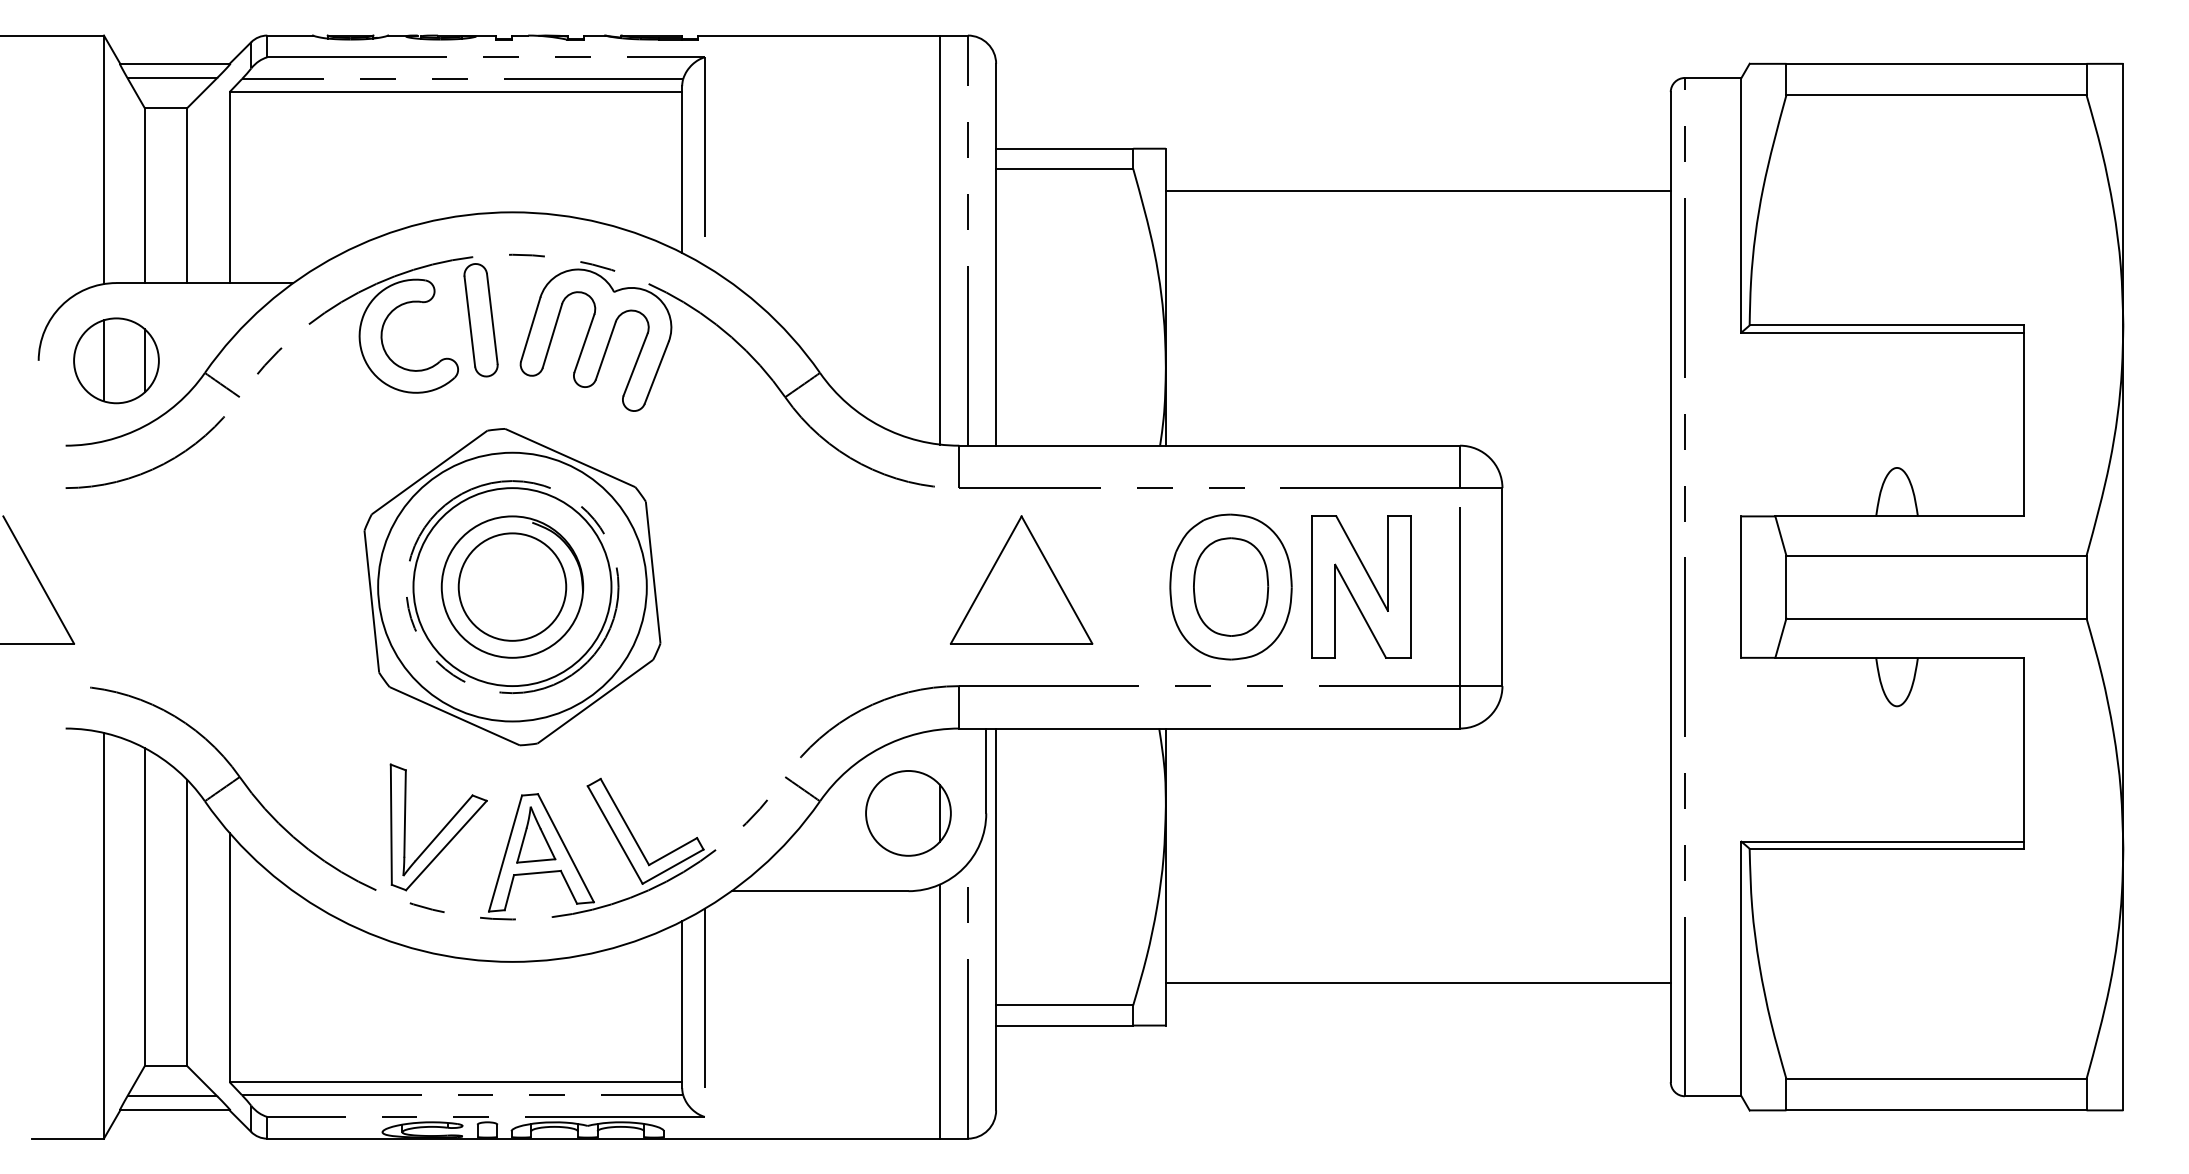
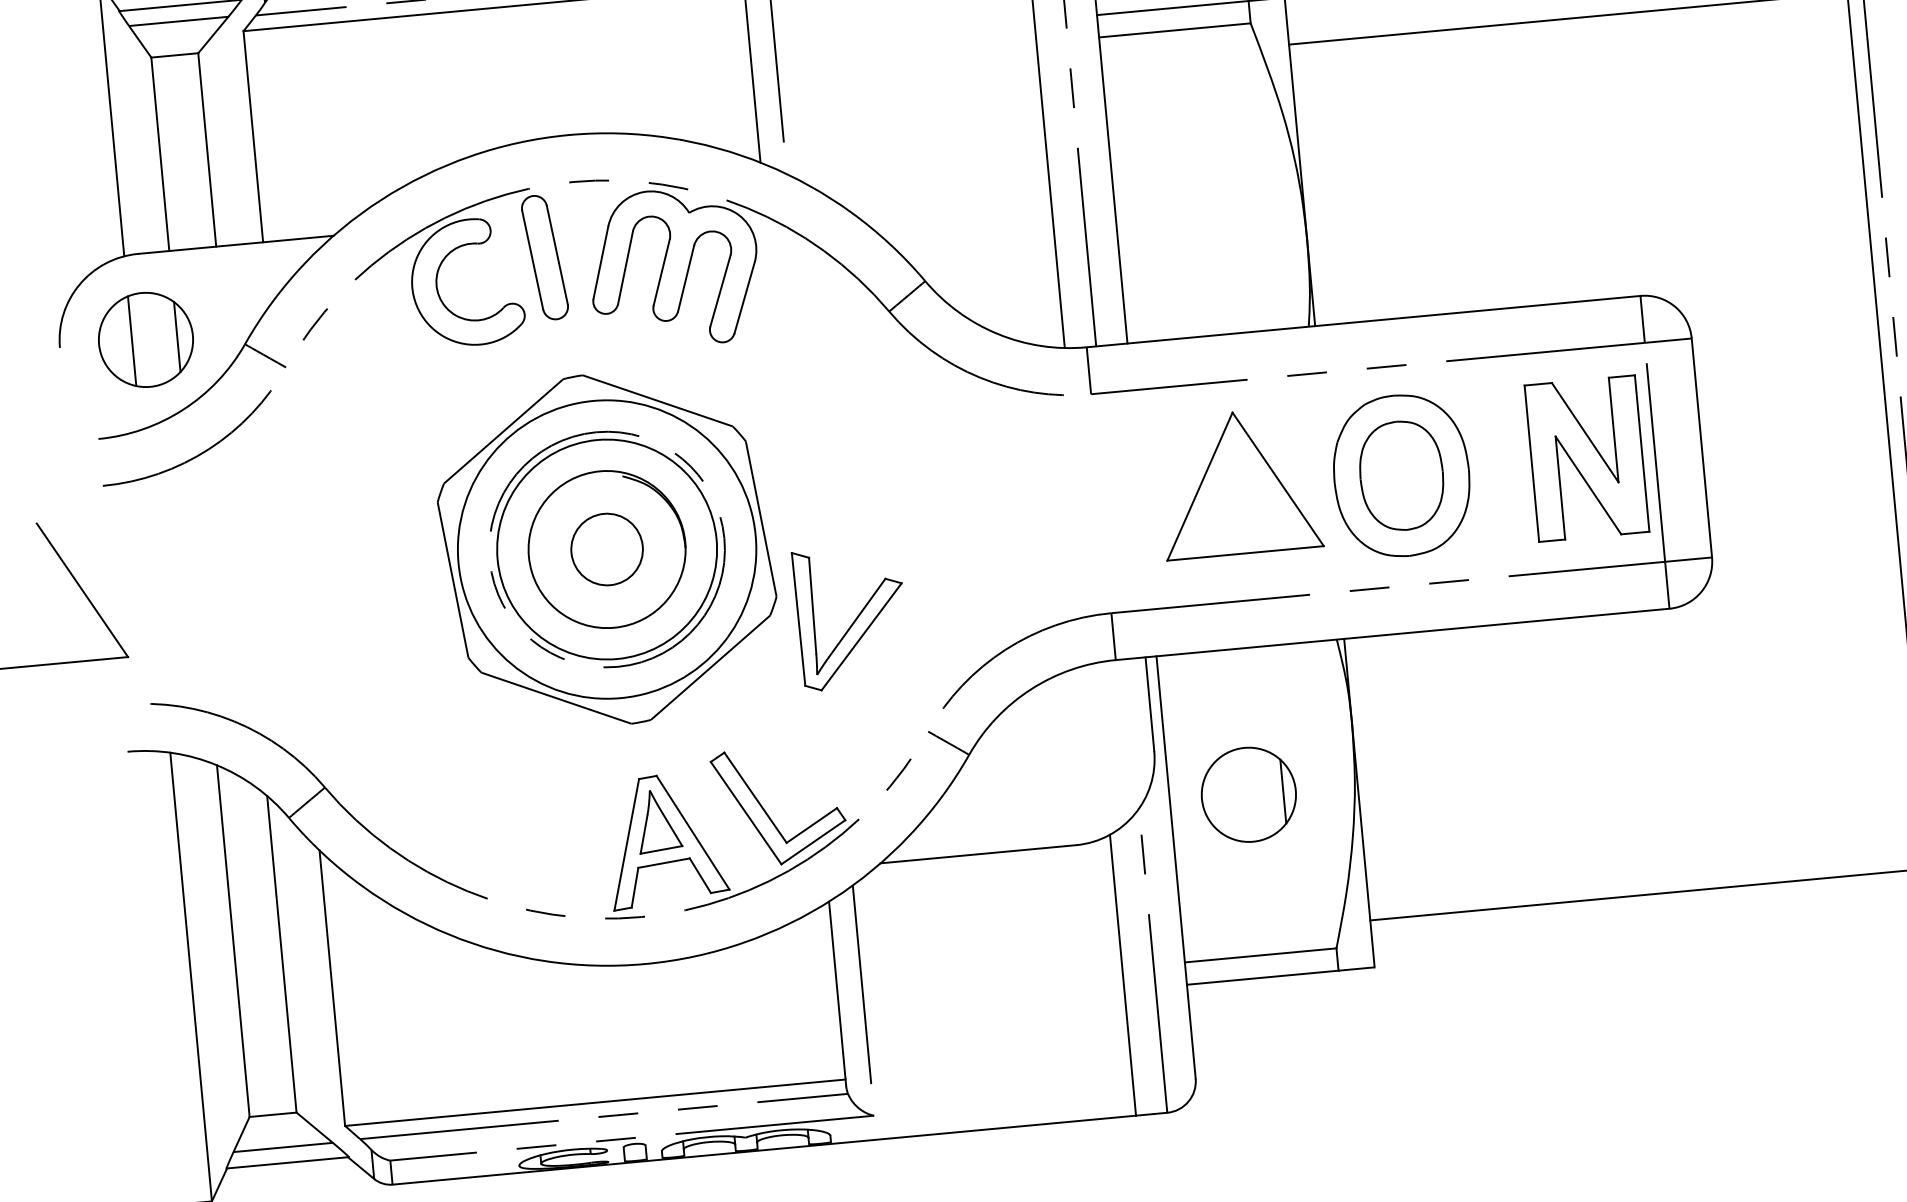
part: (1021, 579) -> (1238, 482), moved
circle: (512, 586) -> (607, 548), size x0.6
part: (1361, 586) -> (1586, 457), moved
part: (908, 813) -> (1248, 794), moved
part: (438, 827) -> (851, 617), moved

